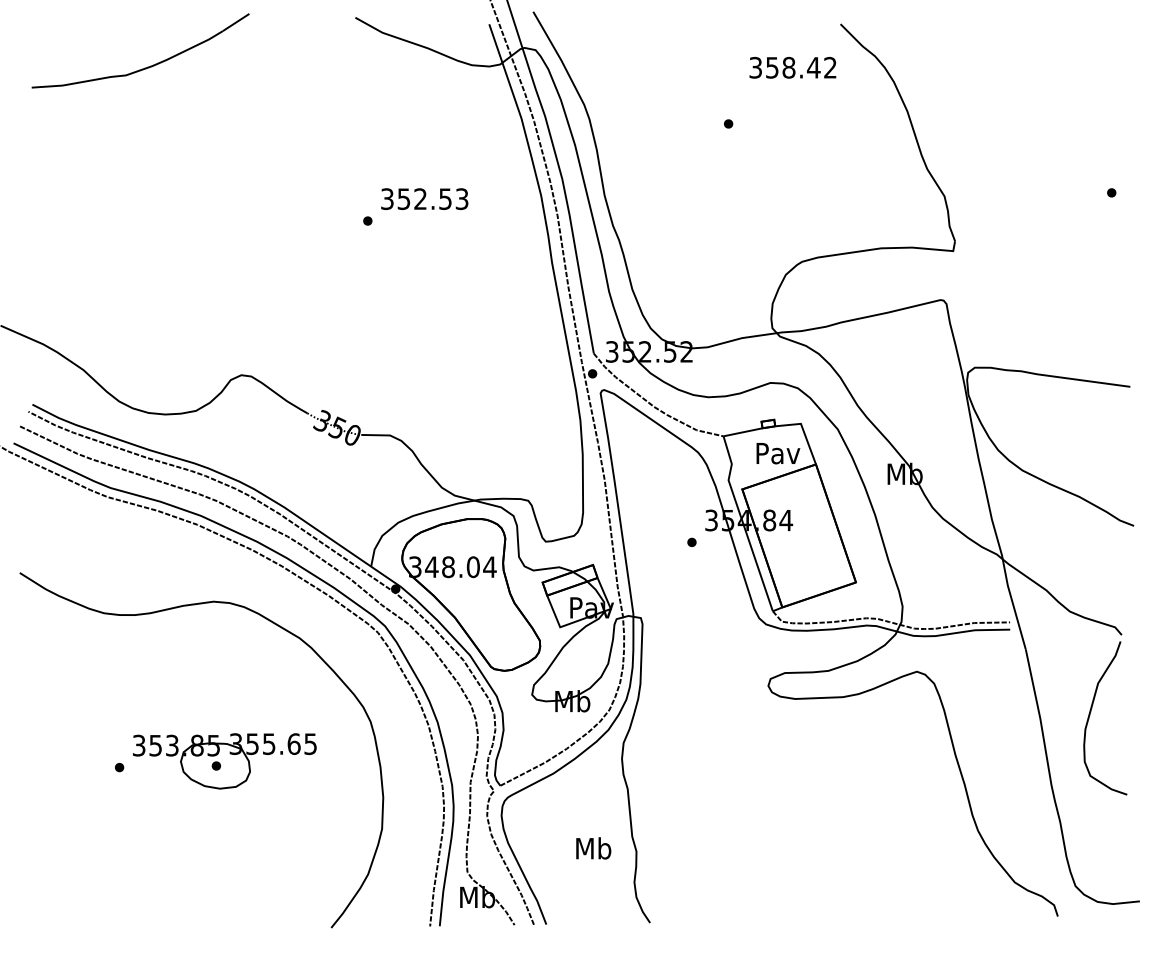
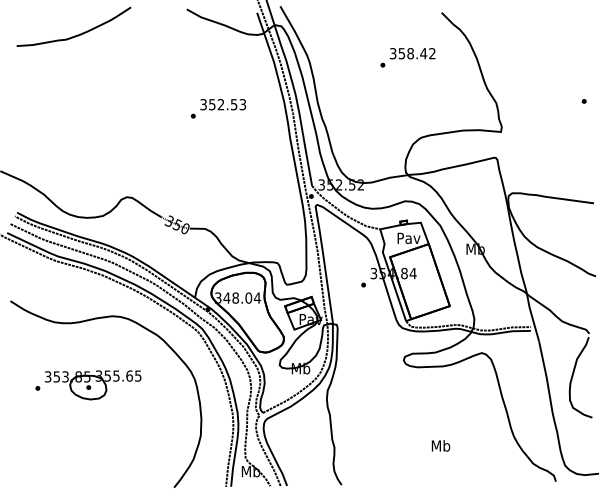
text: (792, 67) -> (412, 53), moved
part: (215, 762) -> (88, 385), moved
text: (592, 847) -> (440, 445), moved

